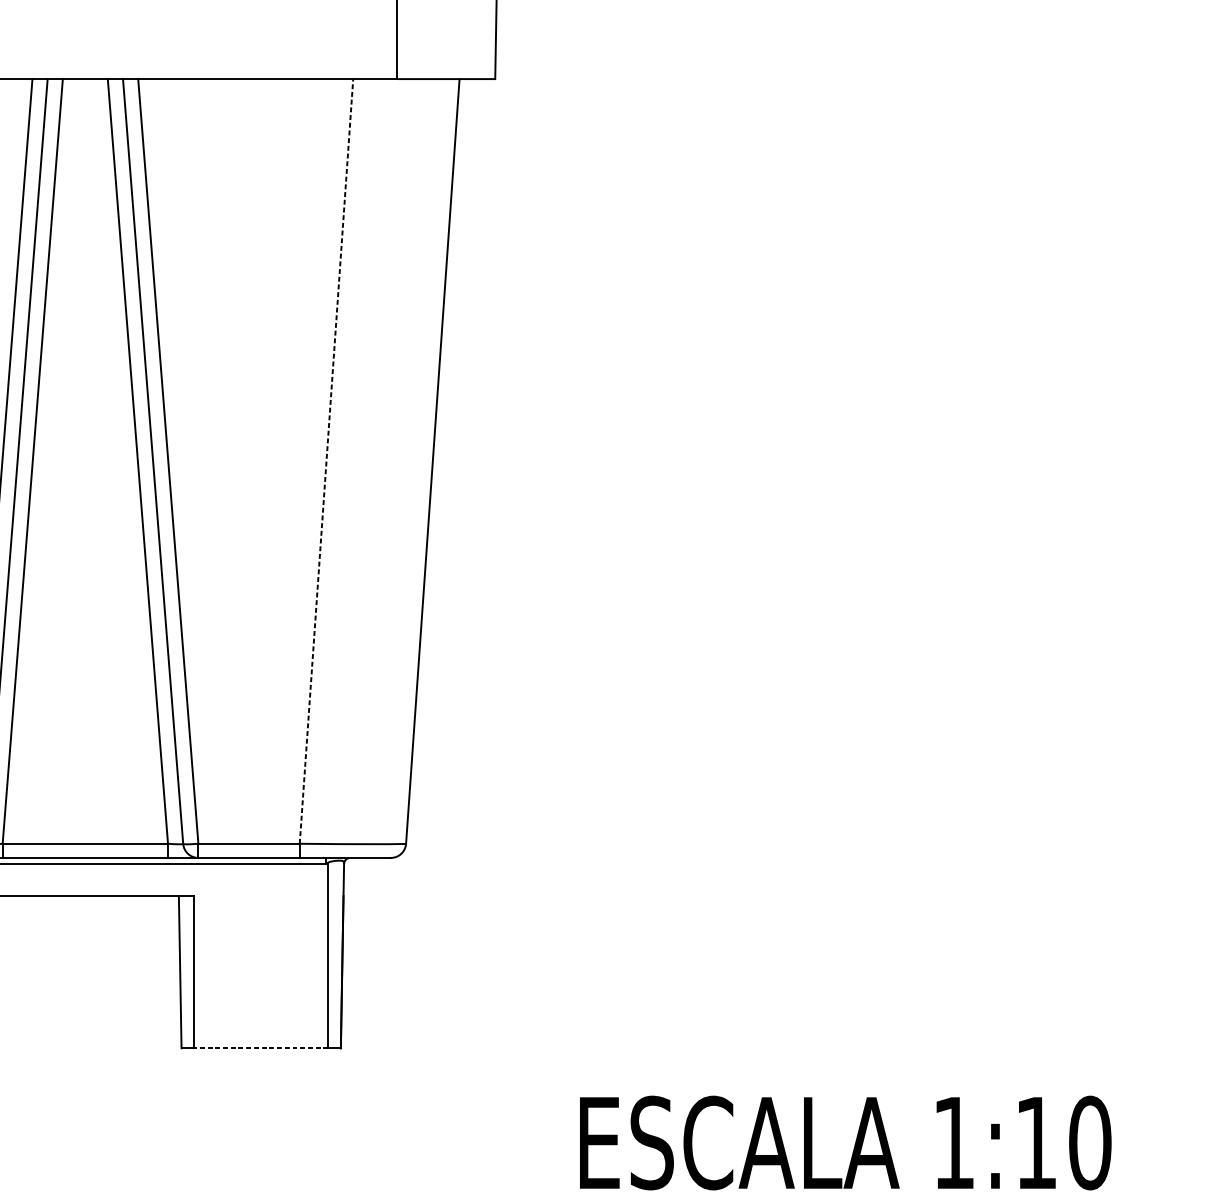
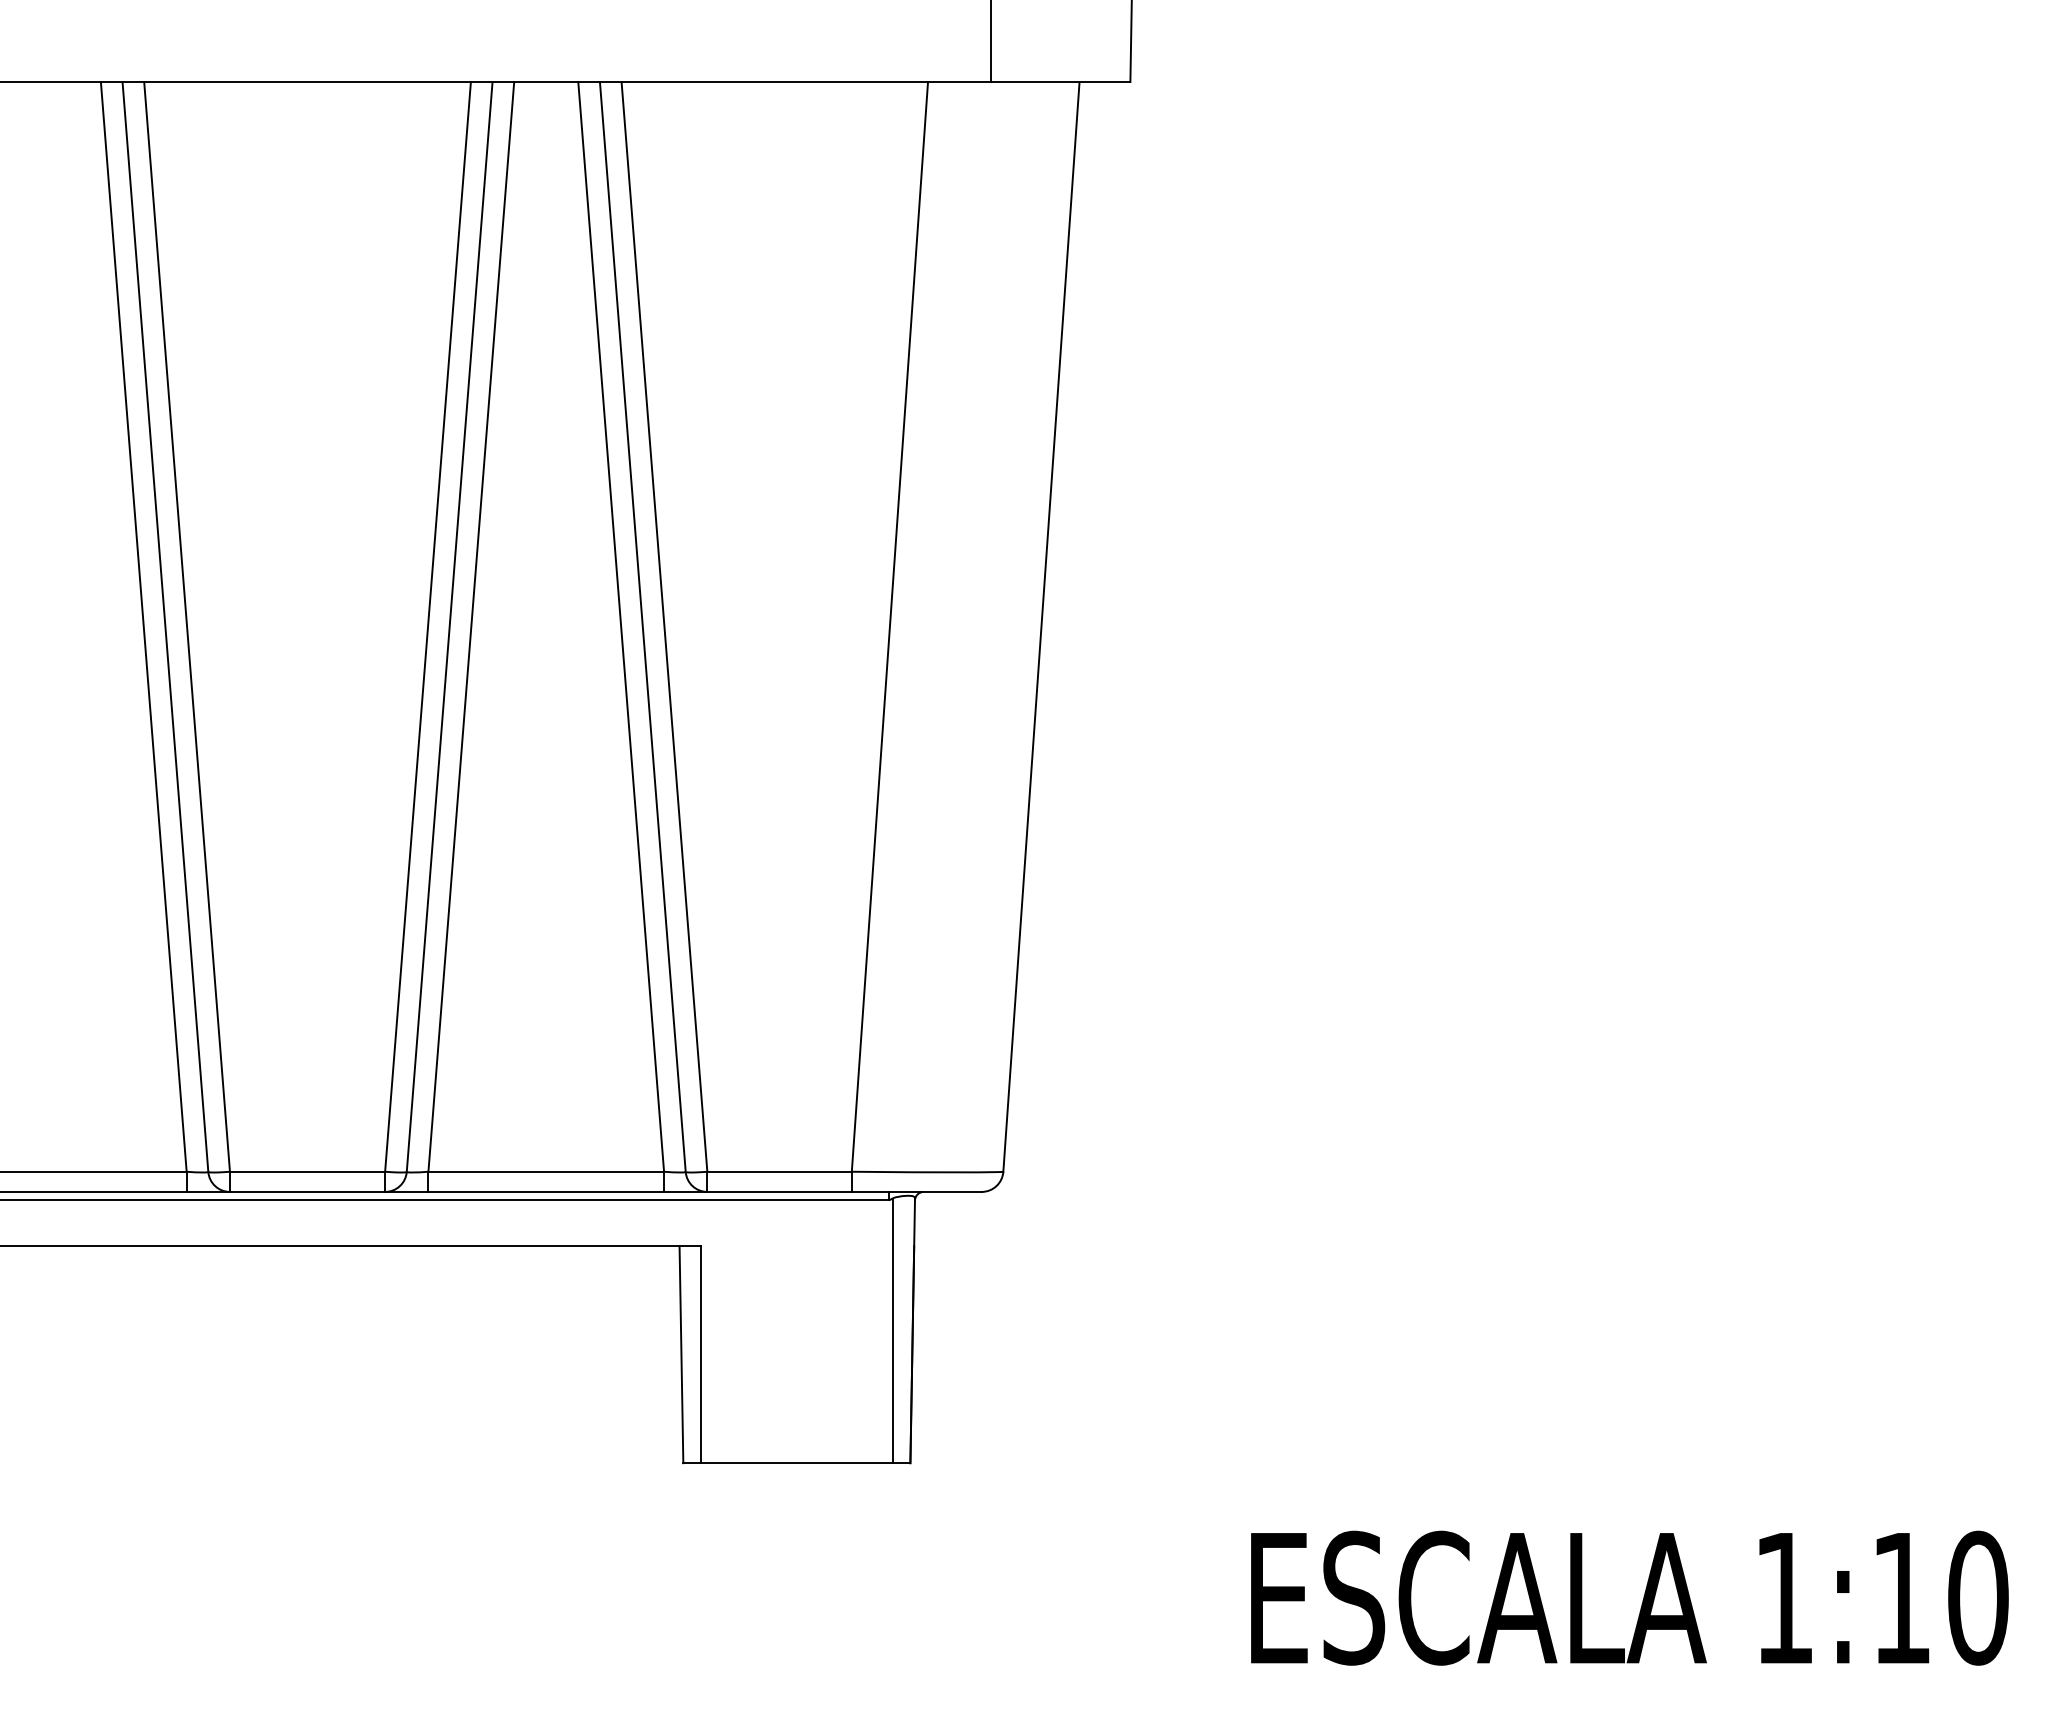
line: (326, 461) -> (889, 626), dashed -> solid
line: (260, 1048) -> (796, 1463), dashed -> solid

